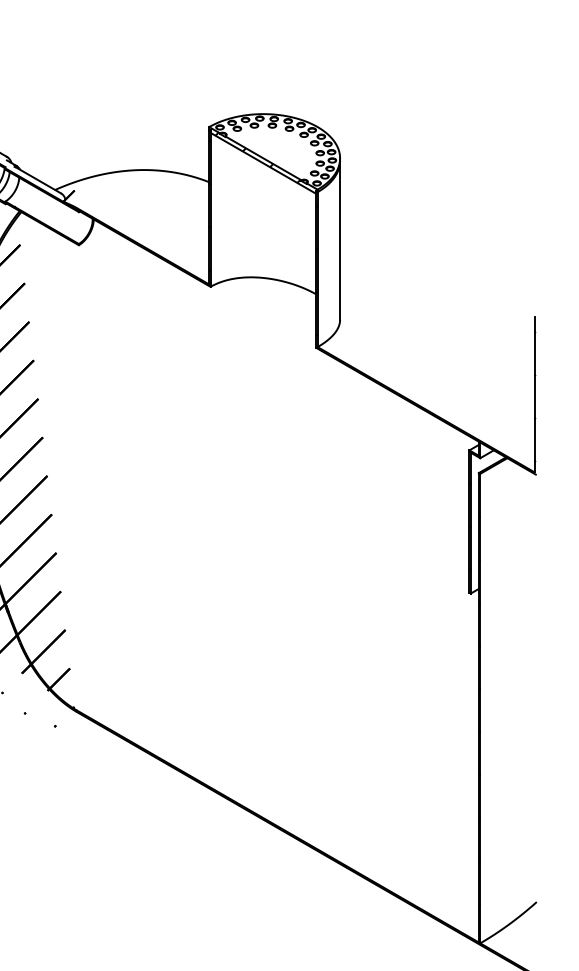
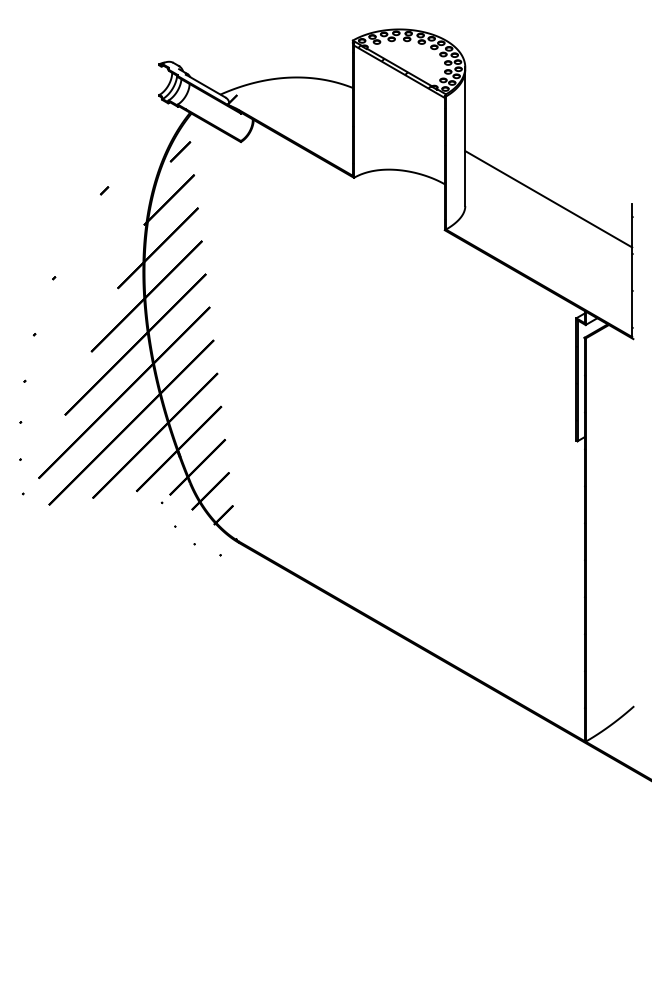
line: (436, 312) -> (548, 199), added

